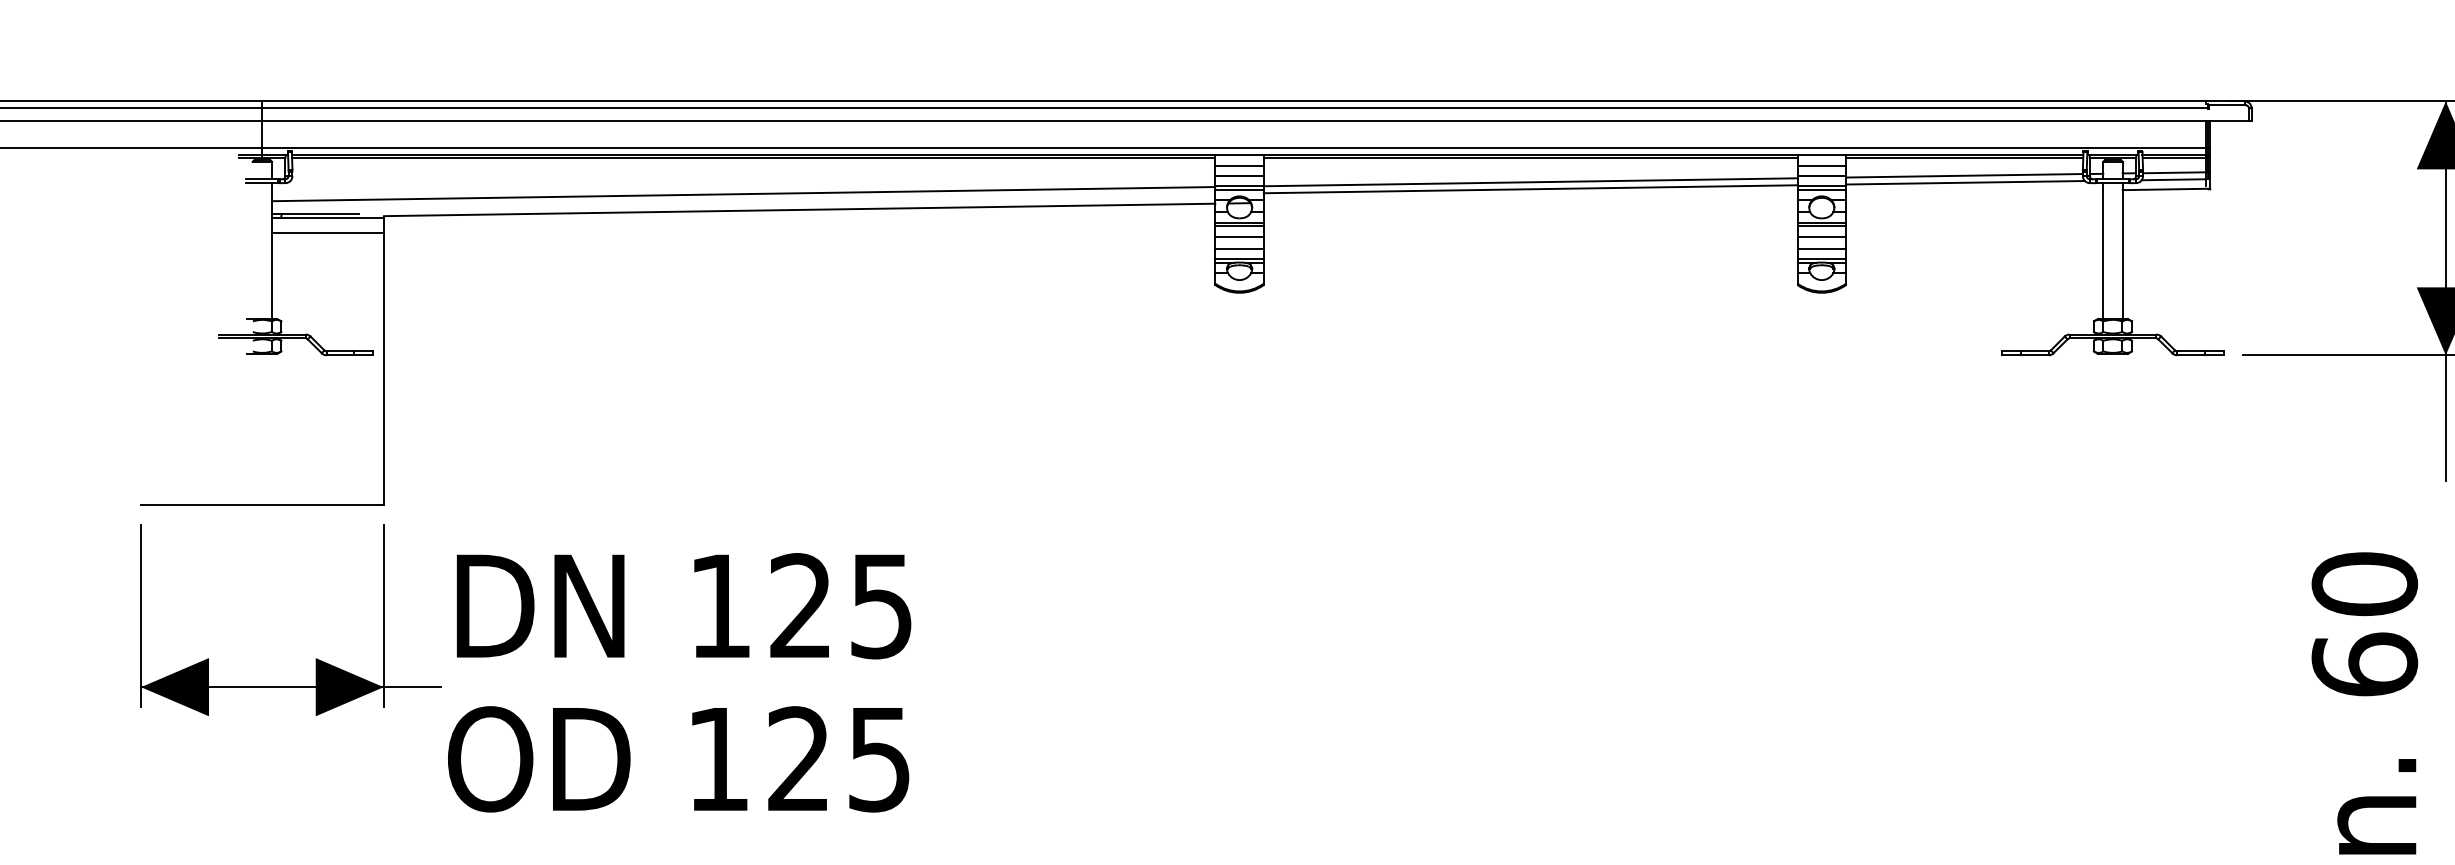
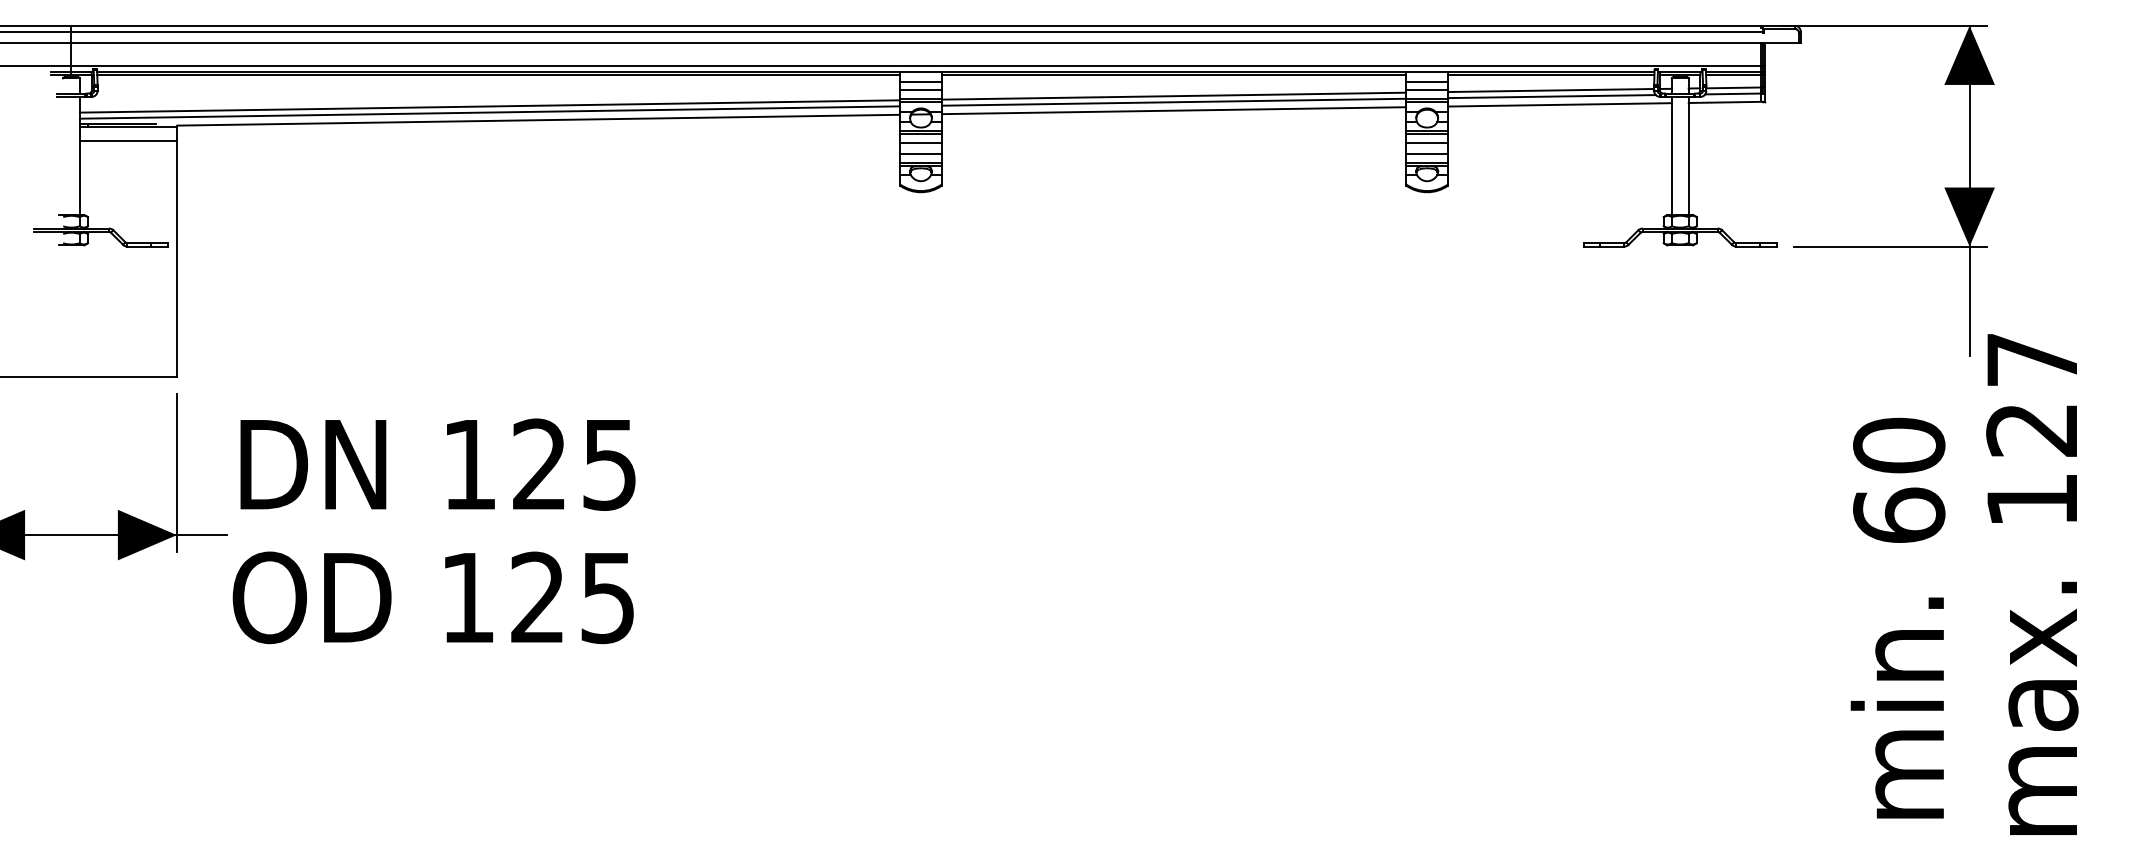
line: (1974, 191) -> (1559, 104), added
line: (1531, 198) -> (1174, 110), added
line: (743, 201) -> (489, 112), added

